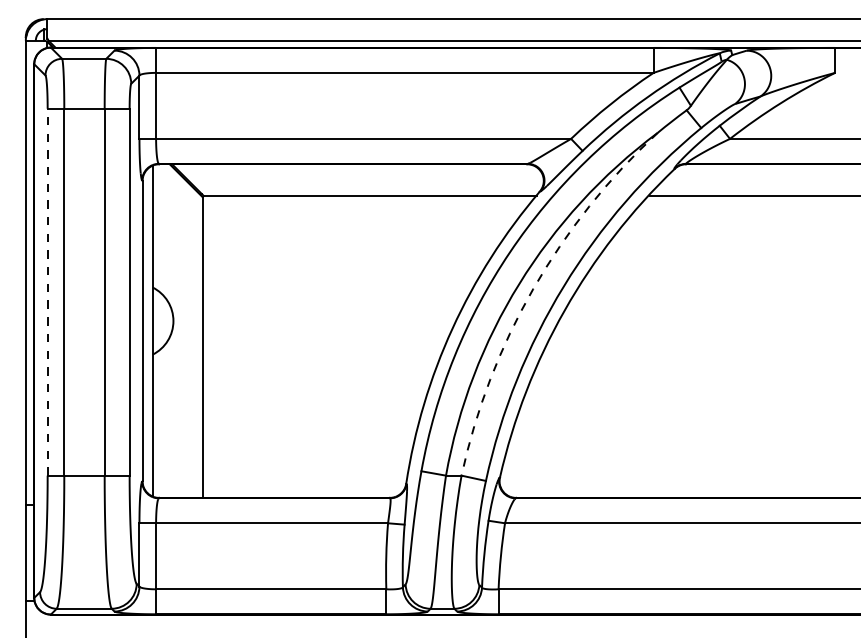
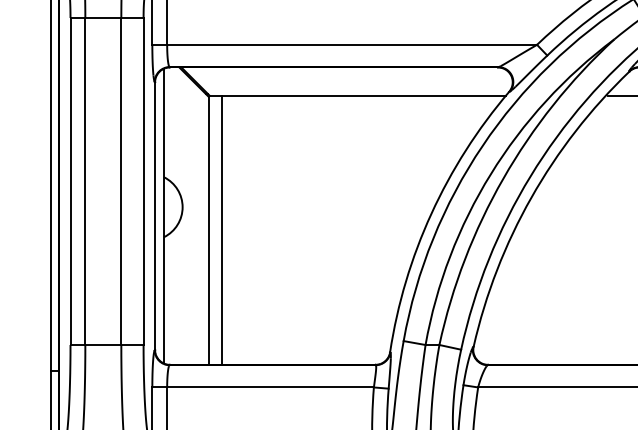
arc: (533, 289) -> (503, 179), dashed -> solid
line: (47, 291) -> (70, 180), dashed -> solid
line: (217, 346) -> (221, 229), added

